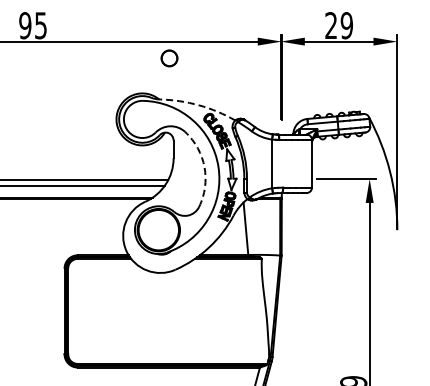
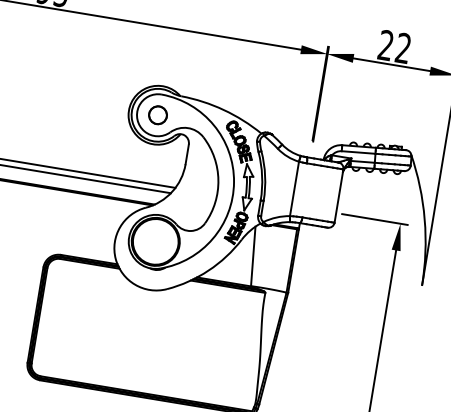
text: (346, 25) -> (403, 48), 29 -> 22
part: (169, 58) -> (158, 115), moved
arc: (199, 105) -> (224, 110), dashed -> solid
arc: (204, 167) -> (218, 180), dashed -> solid

